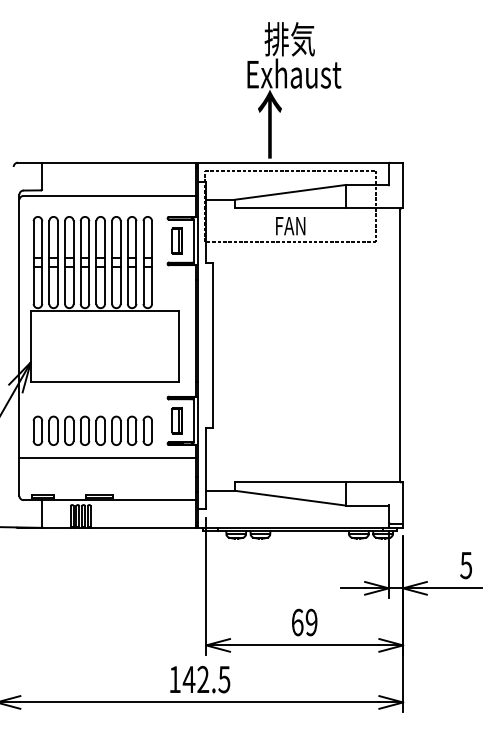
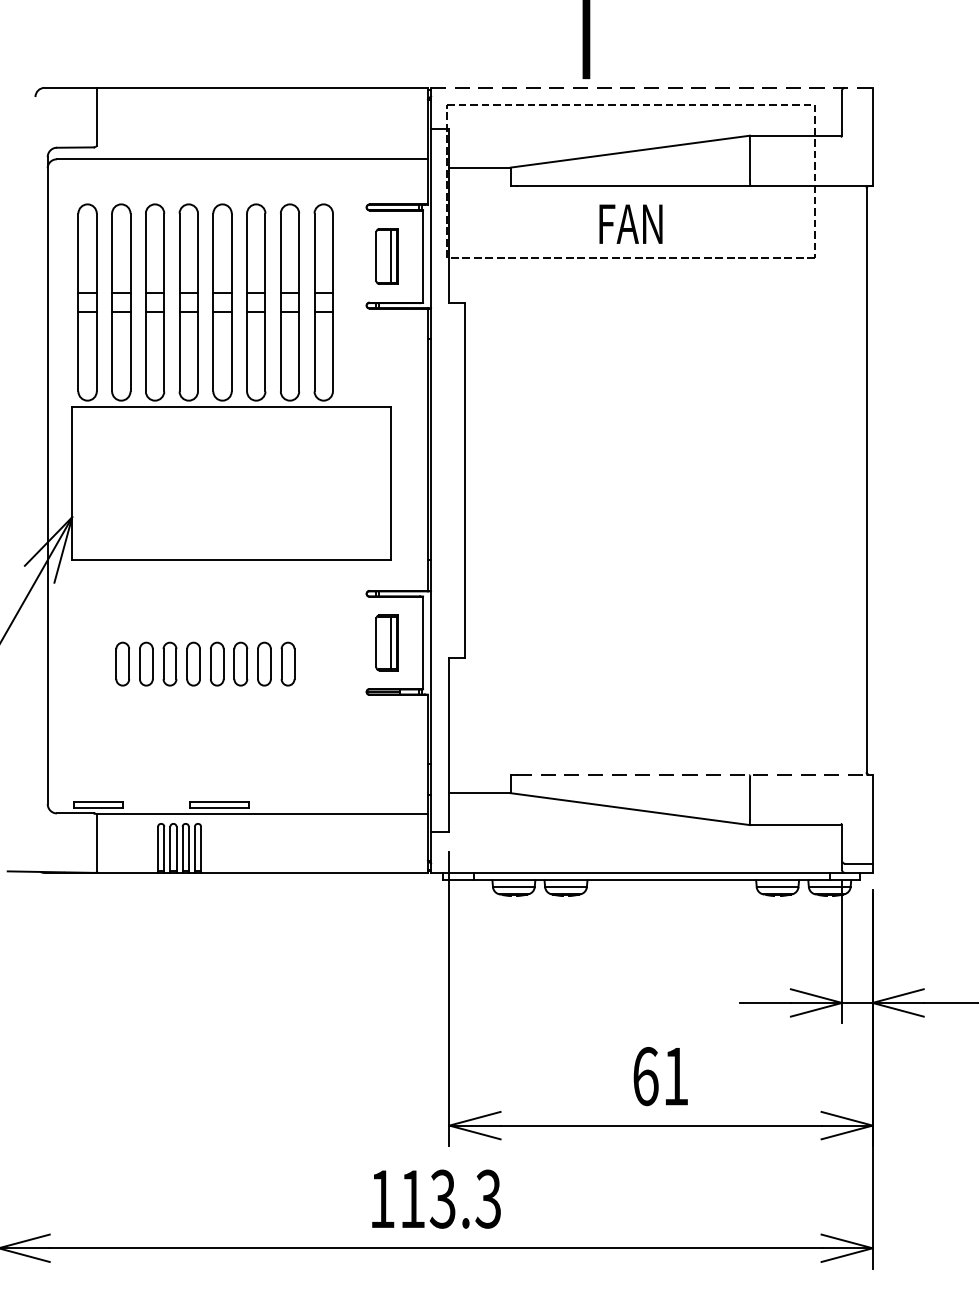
line: (300, 162) -> (652, 87), solid -> dashed
part: (92, 430) -> (204, 663), size x0.7
line: (107, 457) -> (237, 721), removed
line: (320, 482) -> (695, 775), solid -> dashed
text: (311, 622) -> (675, 1076), 69 -> 61
text: (206, 679) -> (449, 1198), 142.5 -> 113.3

